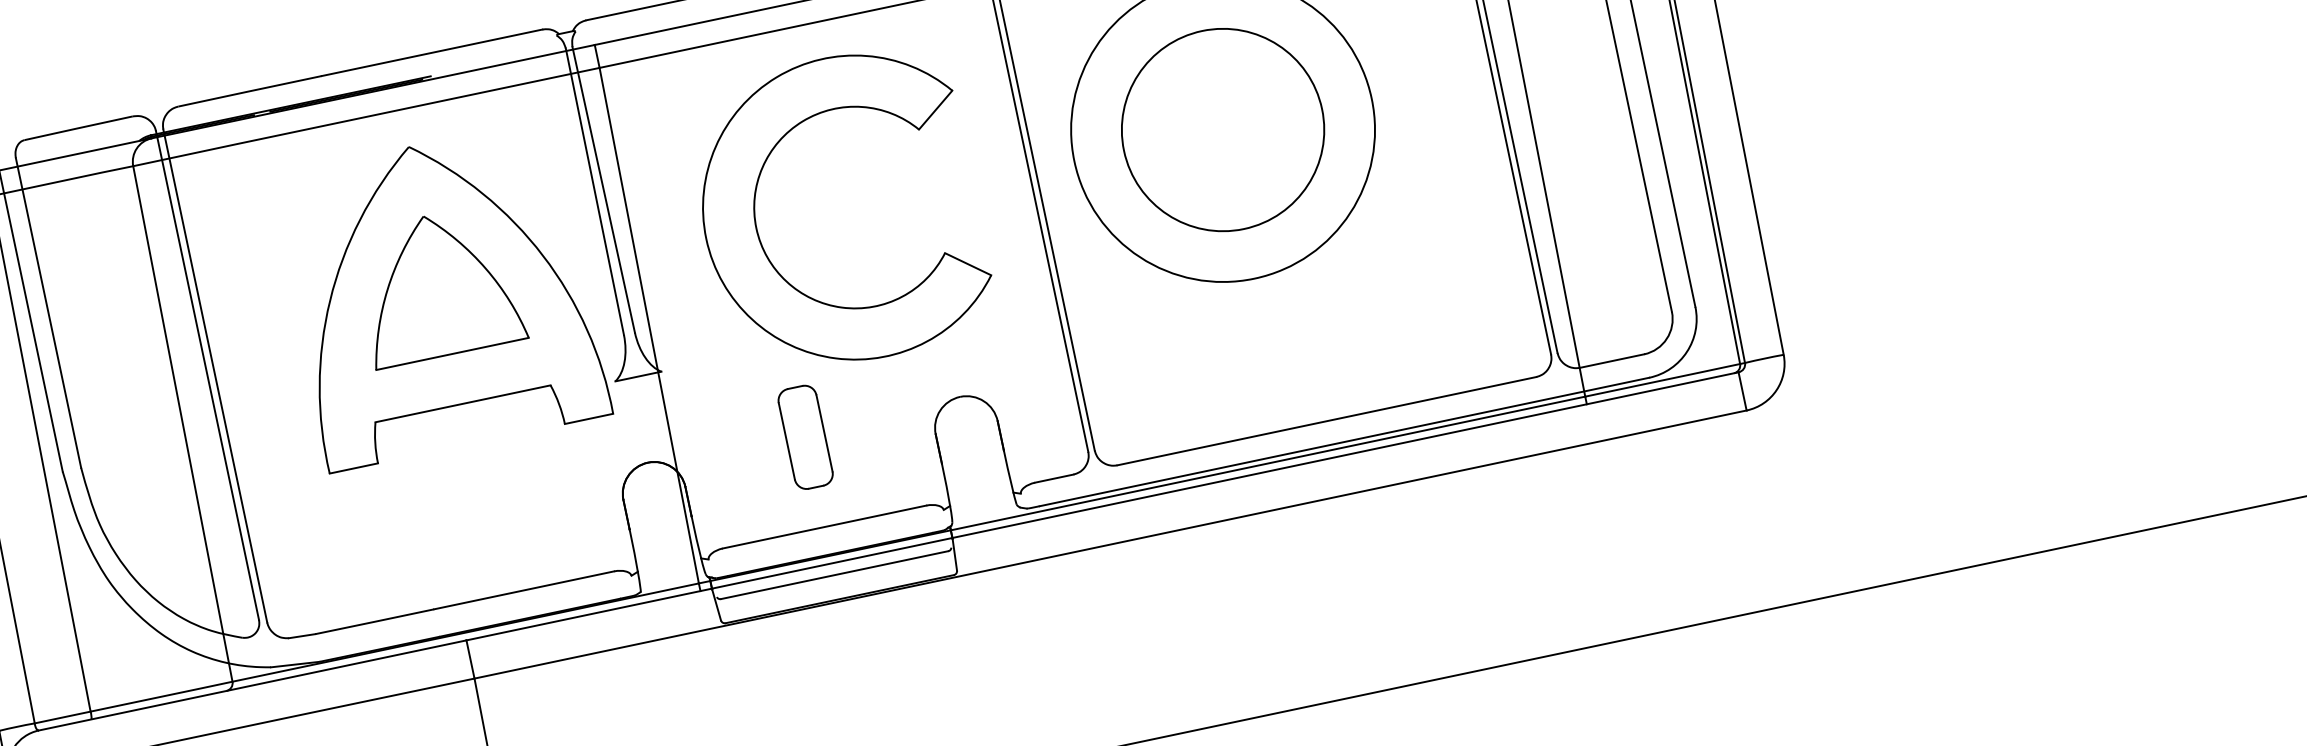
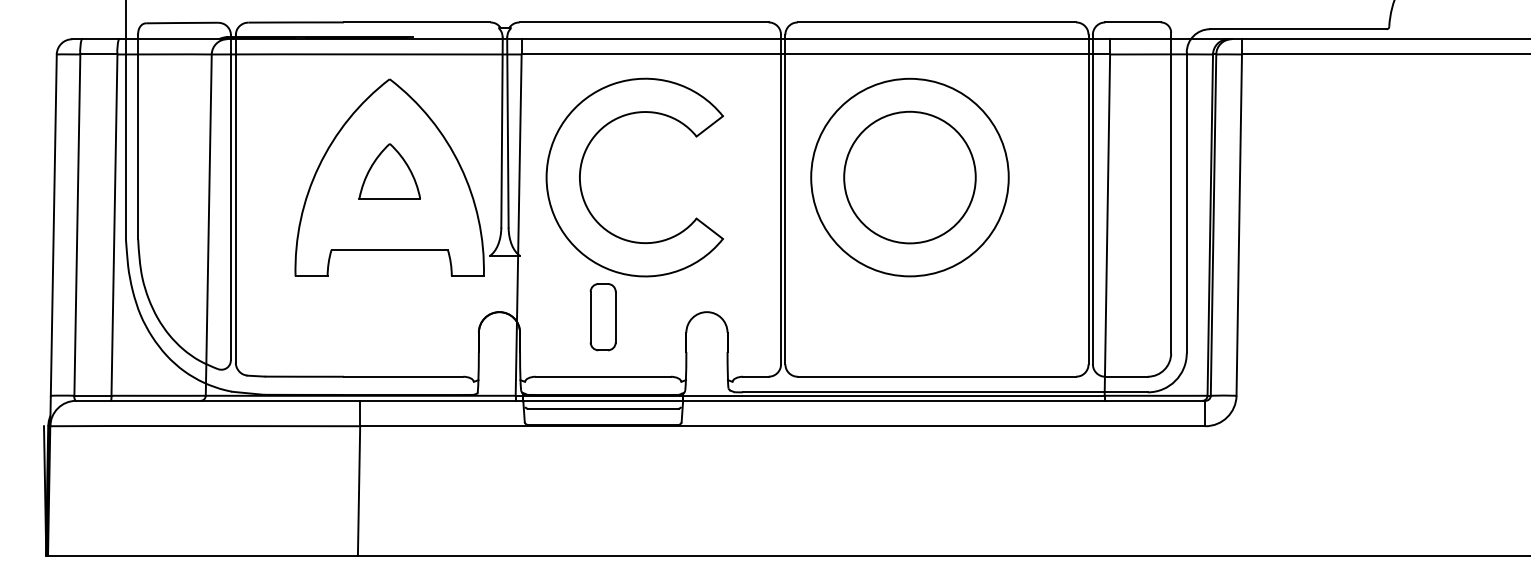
part: (756, 218) -> (581, 171), moved
part: (437, 285) -> (389, 171), size x0.6

